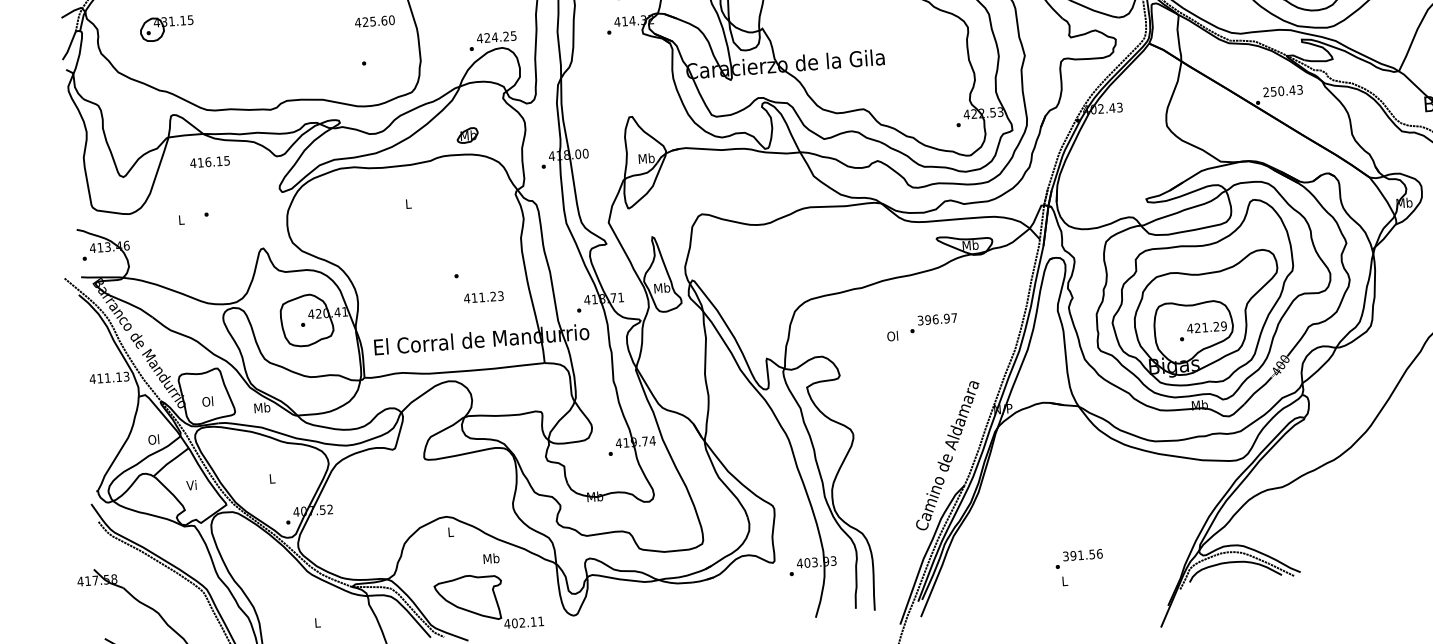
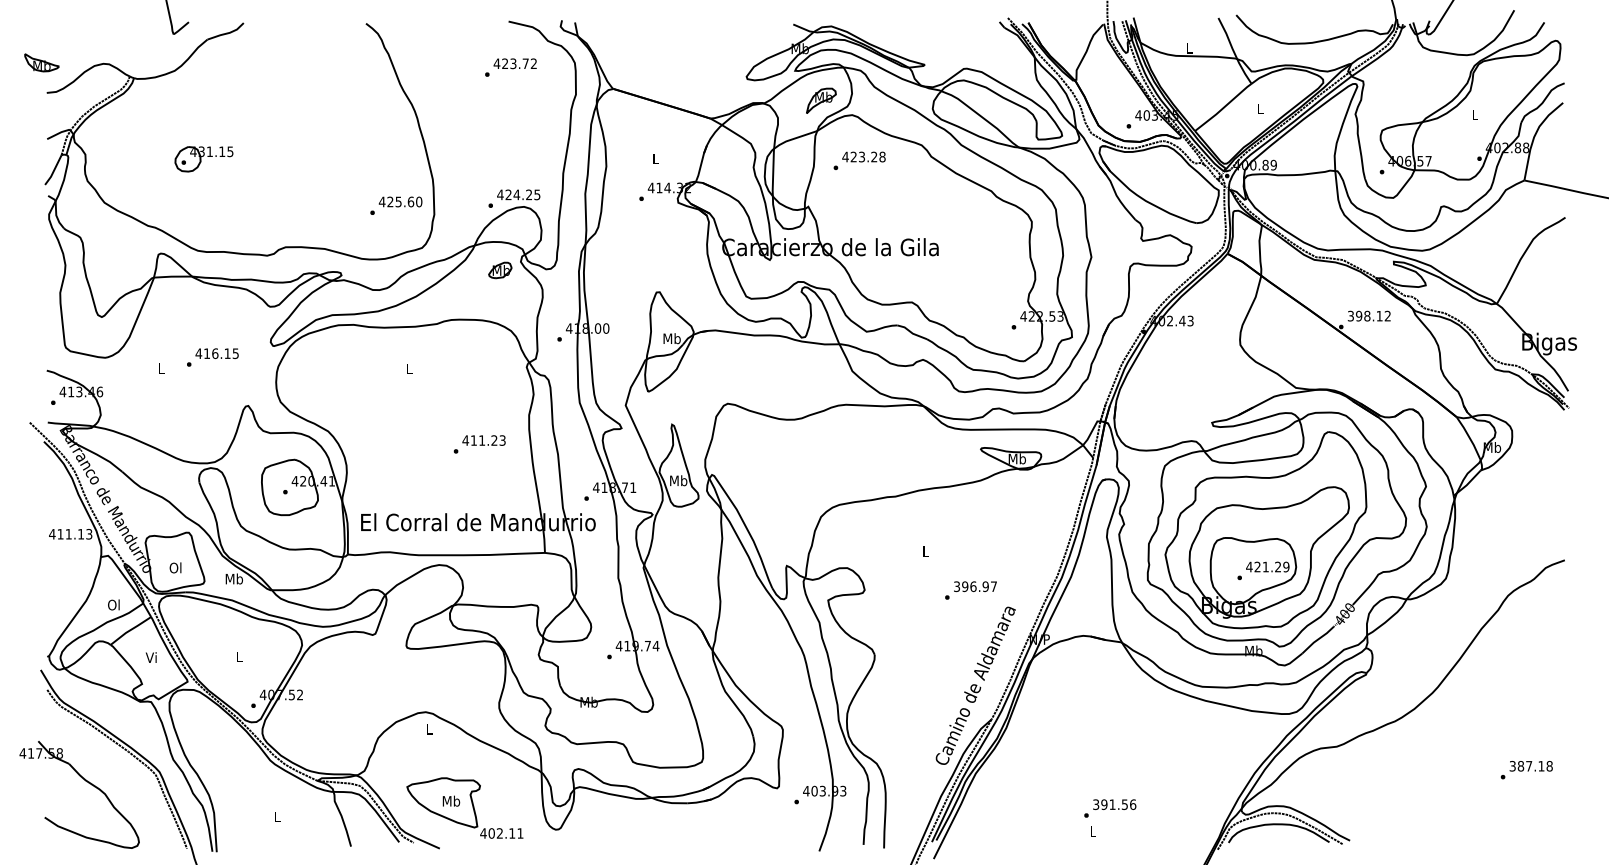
text: (374, 21) -> (400, 201), moved
part: (166, 28) -> (203, 159), moved
text: (1282, 90) -> (1368, 315), 250.43 -> 398.12
part: (467, 135) -> (500, 270), moved
text: (209, 161) -> (216, 353), moved
text: (483, 297) -> (483, 440), moved
text: (933, 323) -> (970, 590), moved
text: (892, 336) -> (925, 551), Ol -> L
text: (491, 557) -> (451, 800), moved

